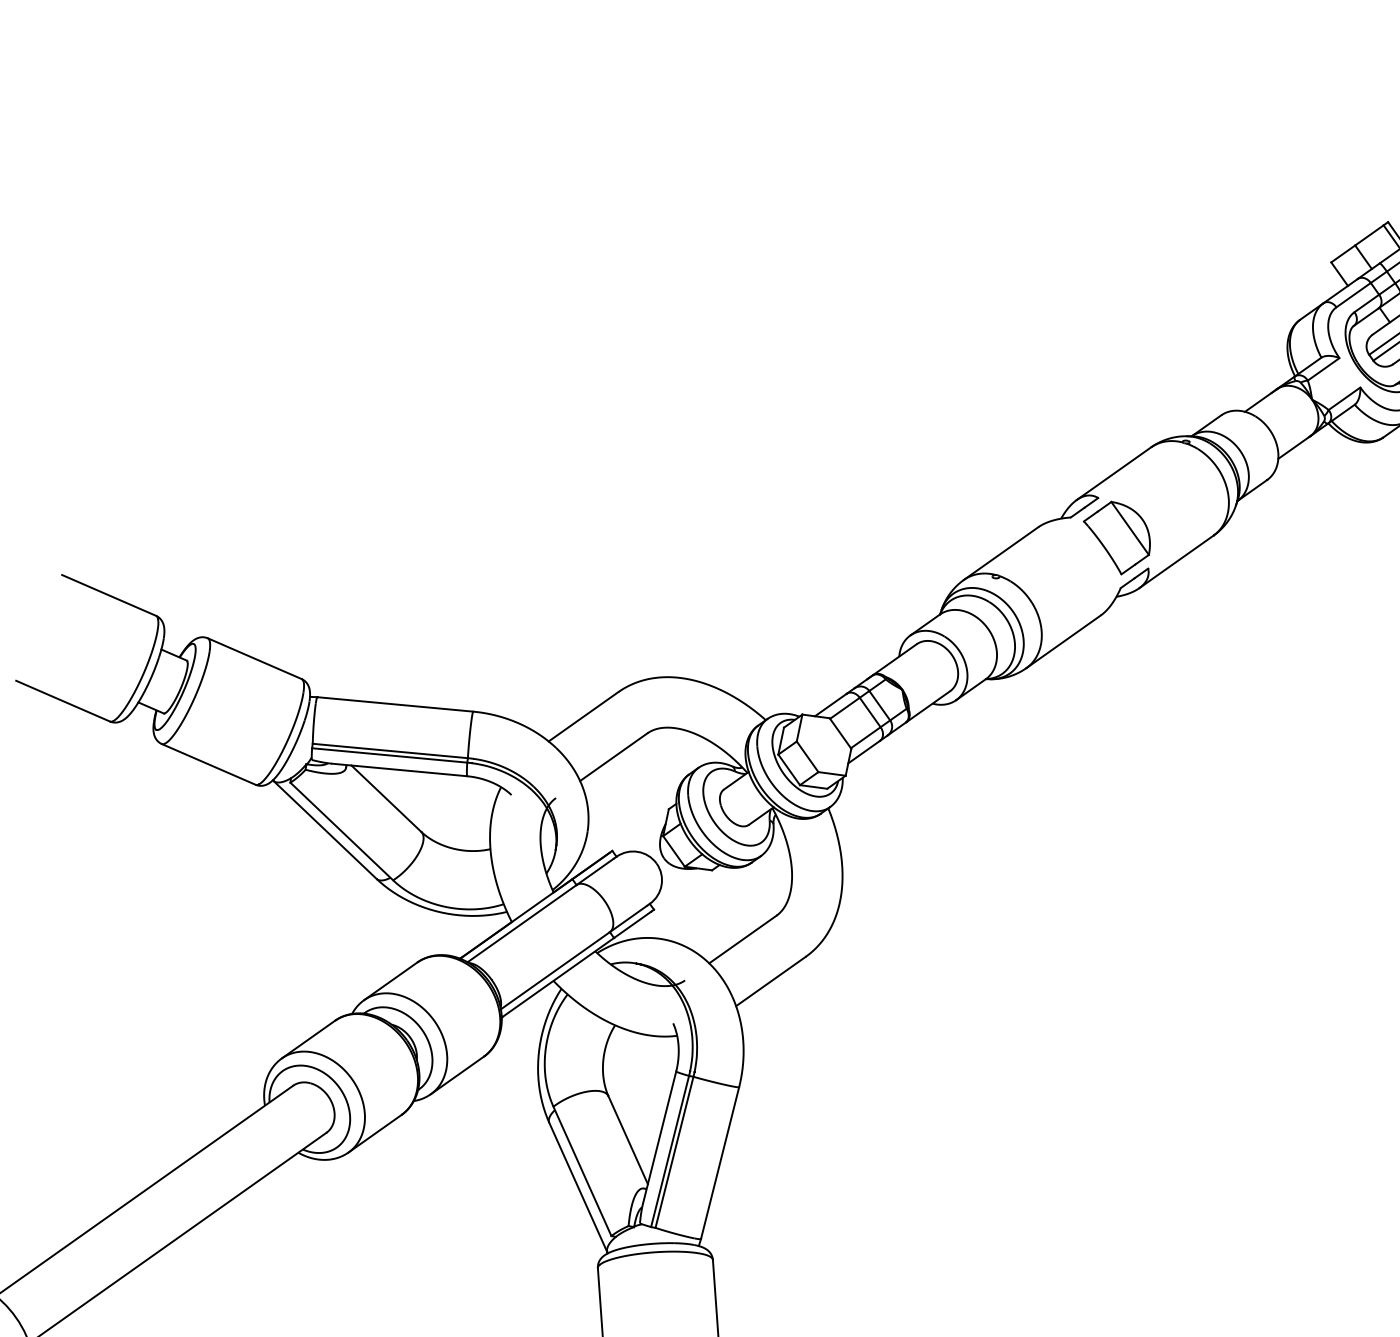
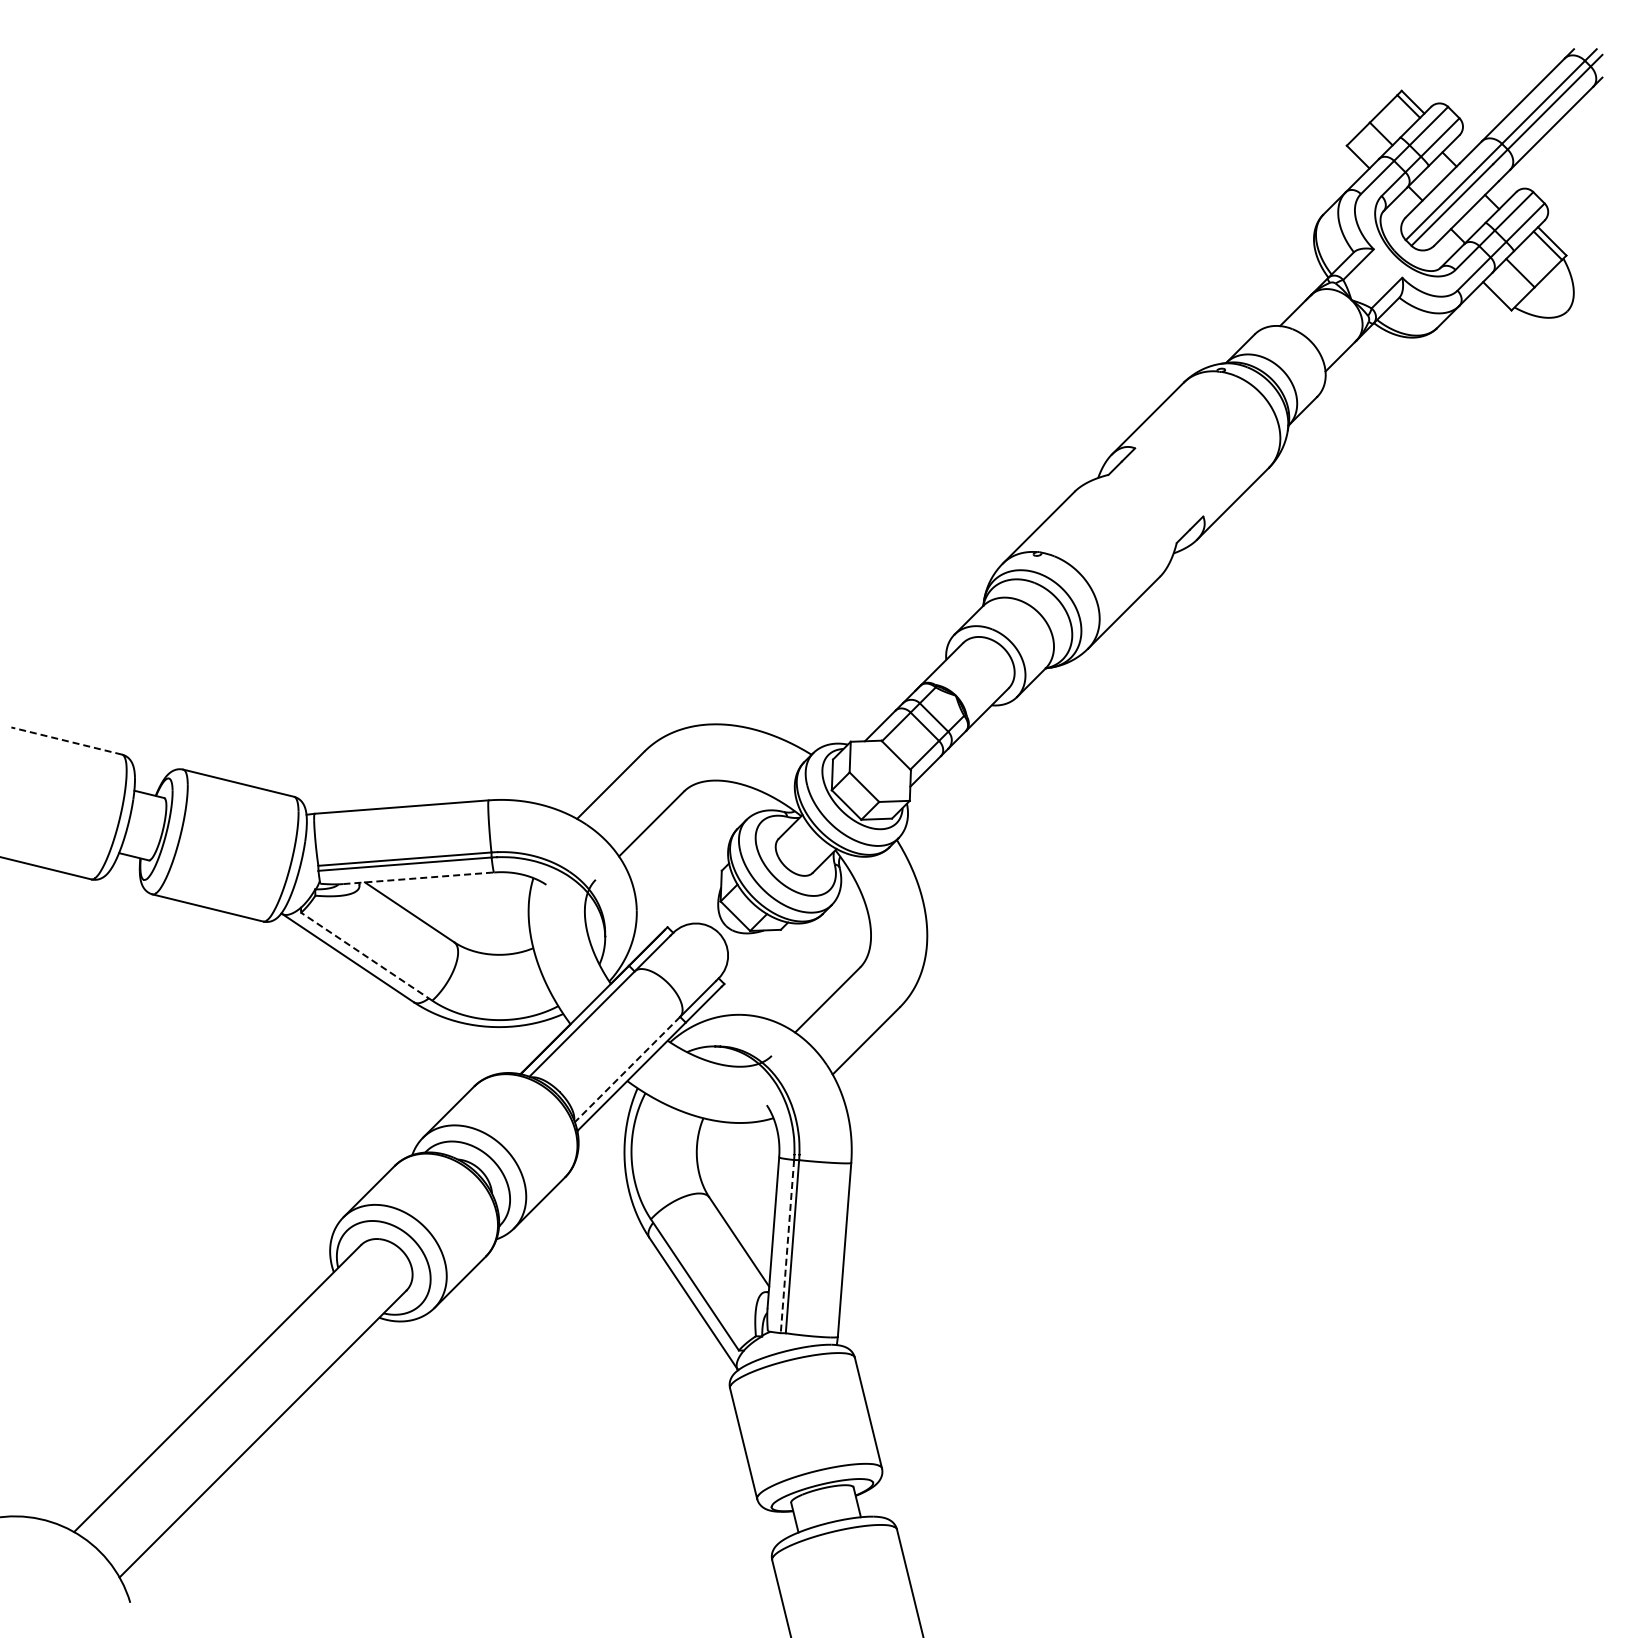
part: (1116, 537) -> (1162, 488), removed
line: (108, 594) -> (66, 740), solid -> dashed
line: (399, 770) -> (418, 878), solid -> dashed
line: (341, 831) -> (366, 956), solid -> dashed
line: (555, 970) -> (627, 1069), solid -> dashed
line: (670, 1151) -> (787, 1246), solid -> dashed

